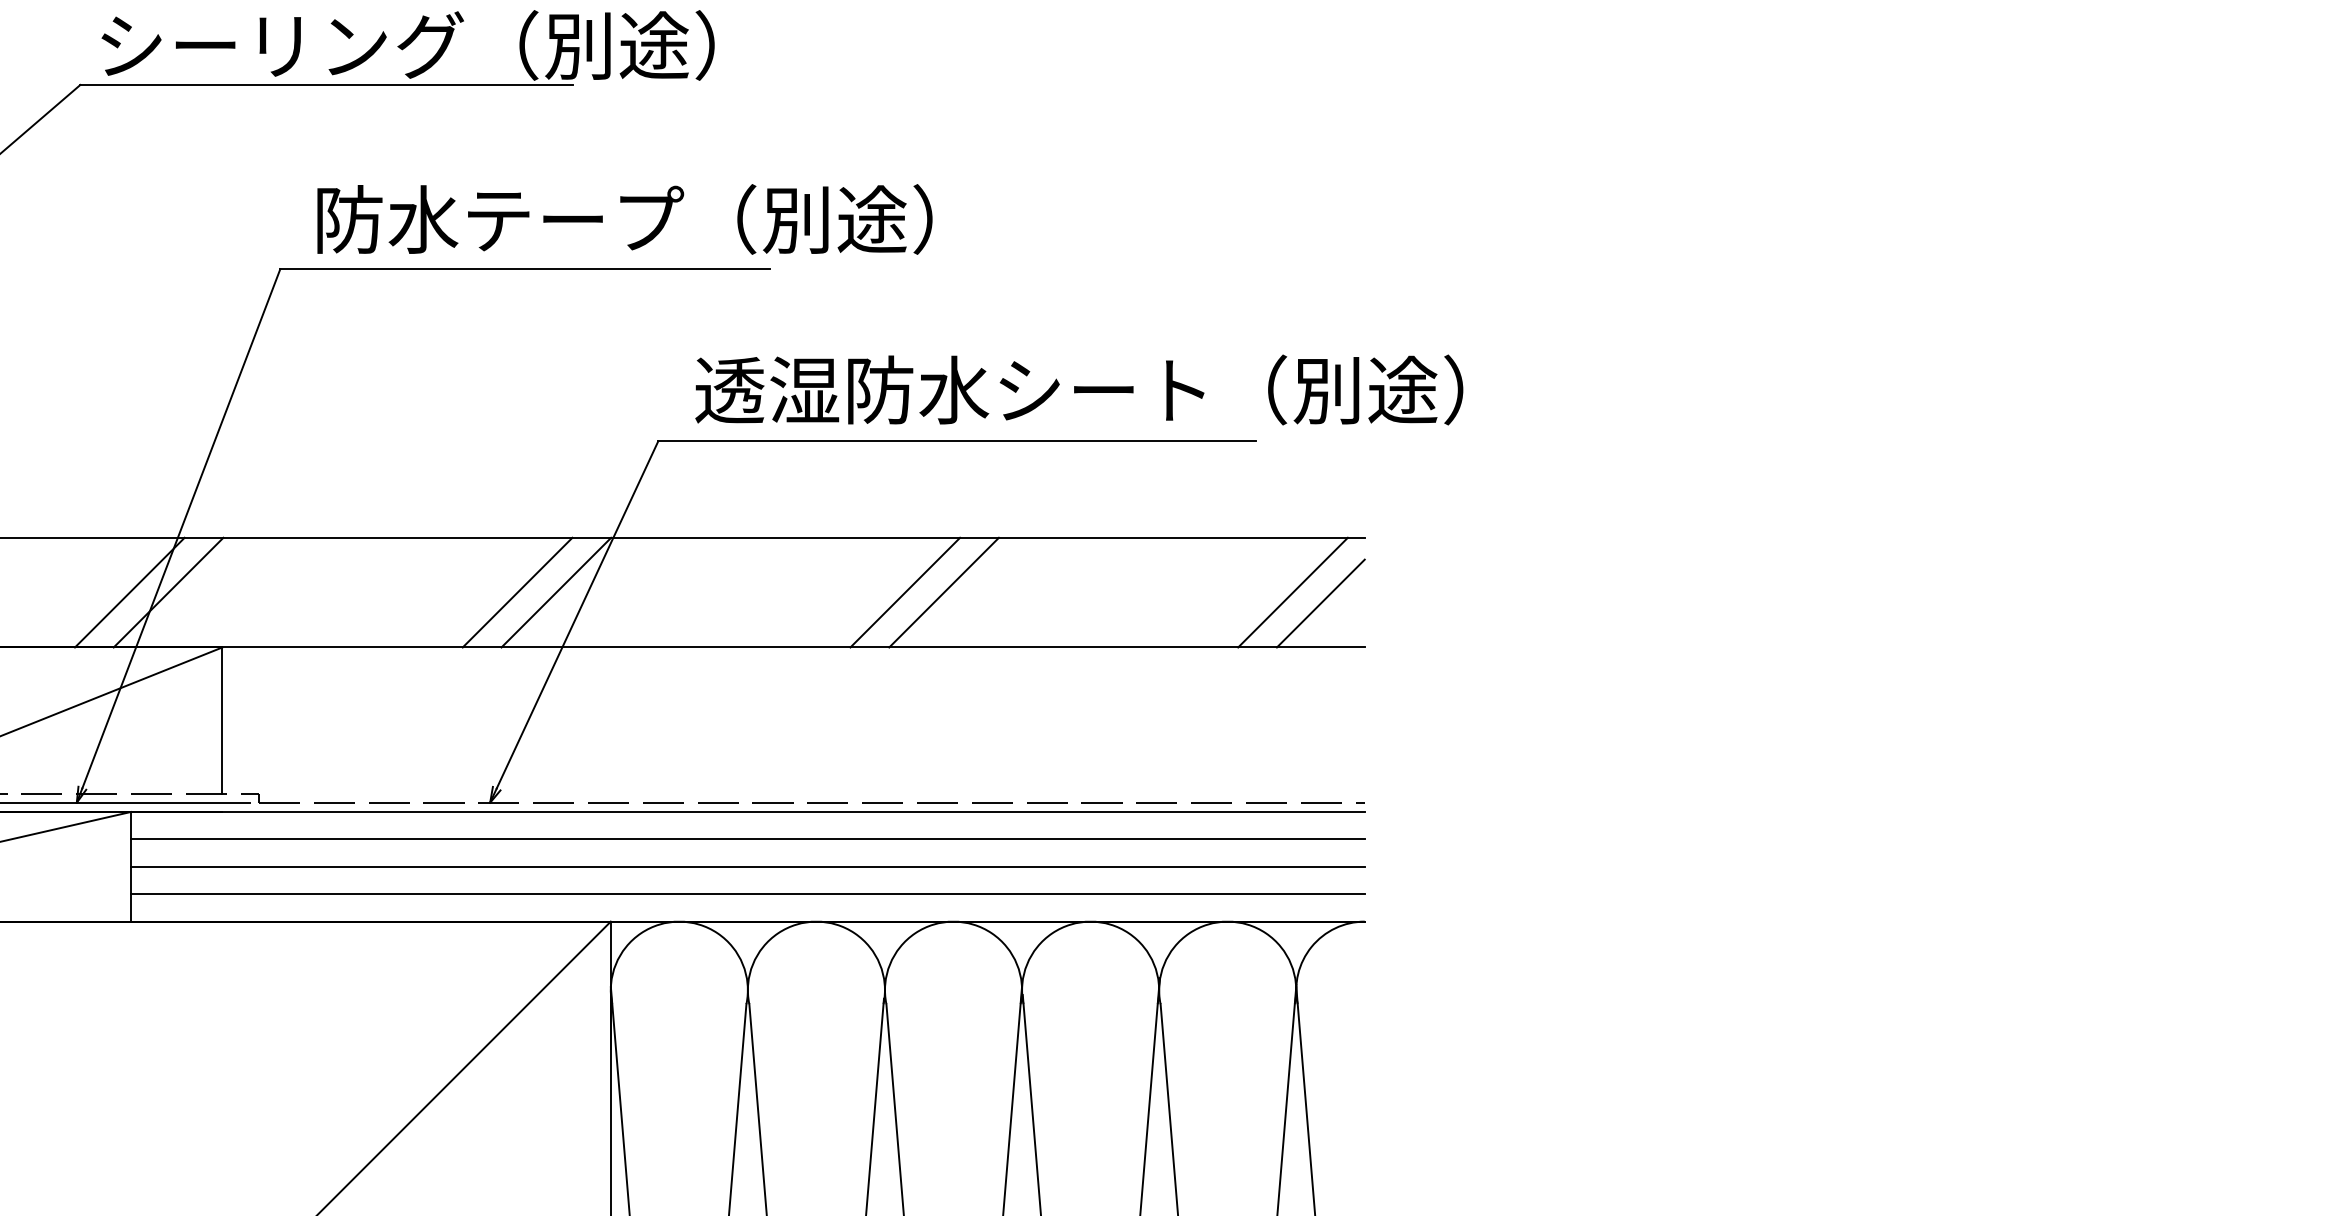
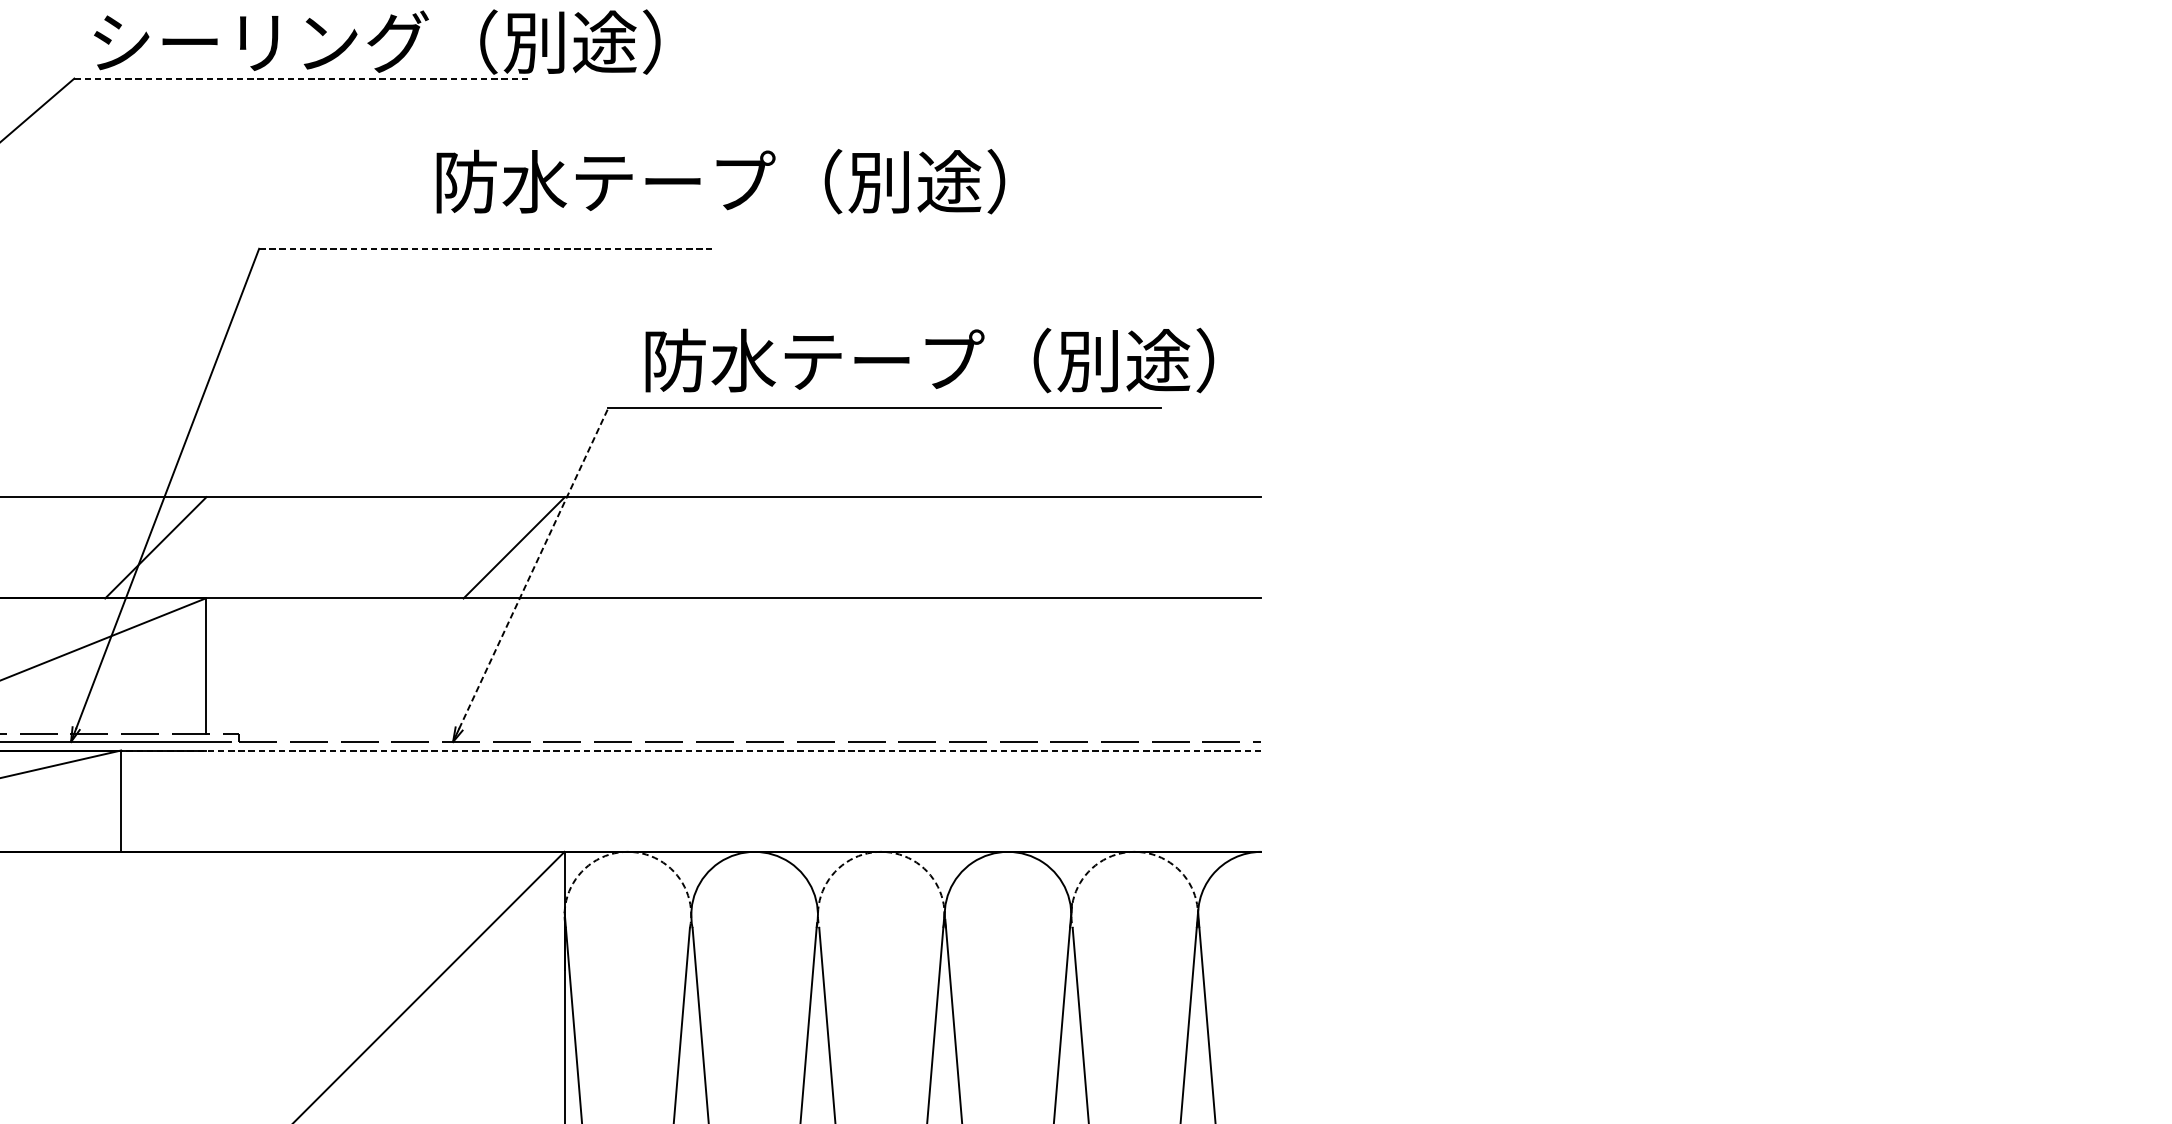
line: (327, 84) -> (302, 78), solid -> dashed
text: (624, 219) -> (720, 181), moved
line: (525, 269) -> (485, 249), solid -> dashed
text: (1079, 389) -> (997, 360), 透湿防水シート（別途） -> 防水テープ（別途）
line: (129, 592) -> (119, 547), removed
line: (517, 592) -> (478, 547), removed
line: (905, 592) -> (836, 547), removed
line: (943, 592) -> (872, 547), removed
line: (1292, 592) -> (1194, 547), removed
line: (1320, 603) -> (1220, 557), removed
line: (577, 615) -> (533, 568), solid -> dashed
line: (747, 811) -> (690, 750), solid -> dashed
line: (747, 839) -> (690, 775), removed
line: (747, 866) -> (690, 800), removed
line: (747, 894) -> (690, 826), removed
arc: (679, 921) -> (628, 851), solid -> dashed
arc: (953, 921) -> (881, 851), solid -> dashed
arc: (1227, 921) -> (1134, 851), solid -> dashed

